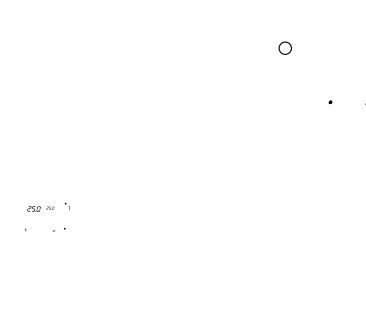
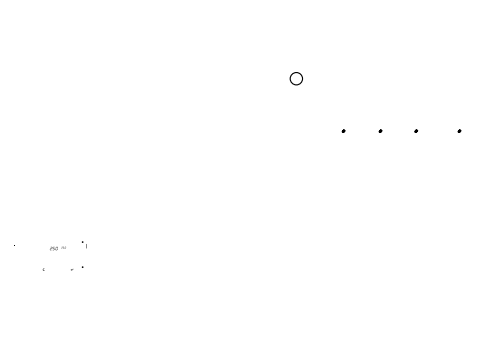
part: (40, 209) -> (57, 248), size x0.6

